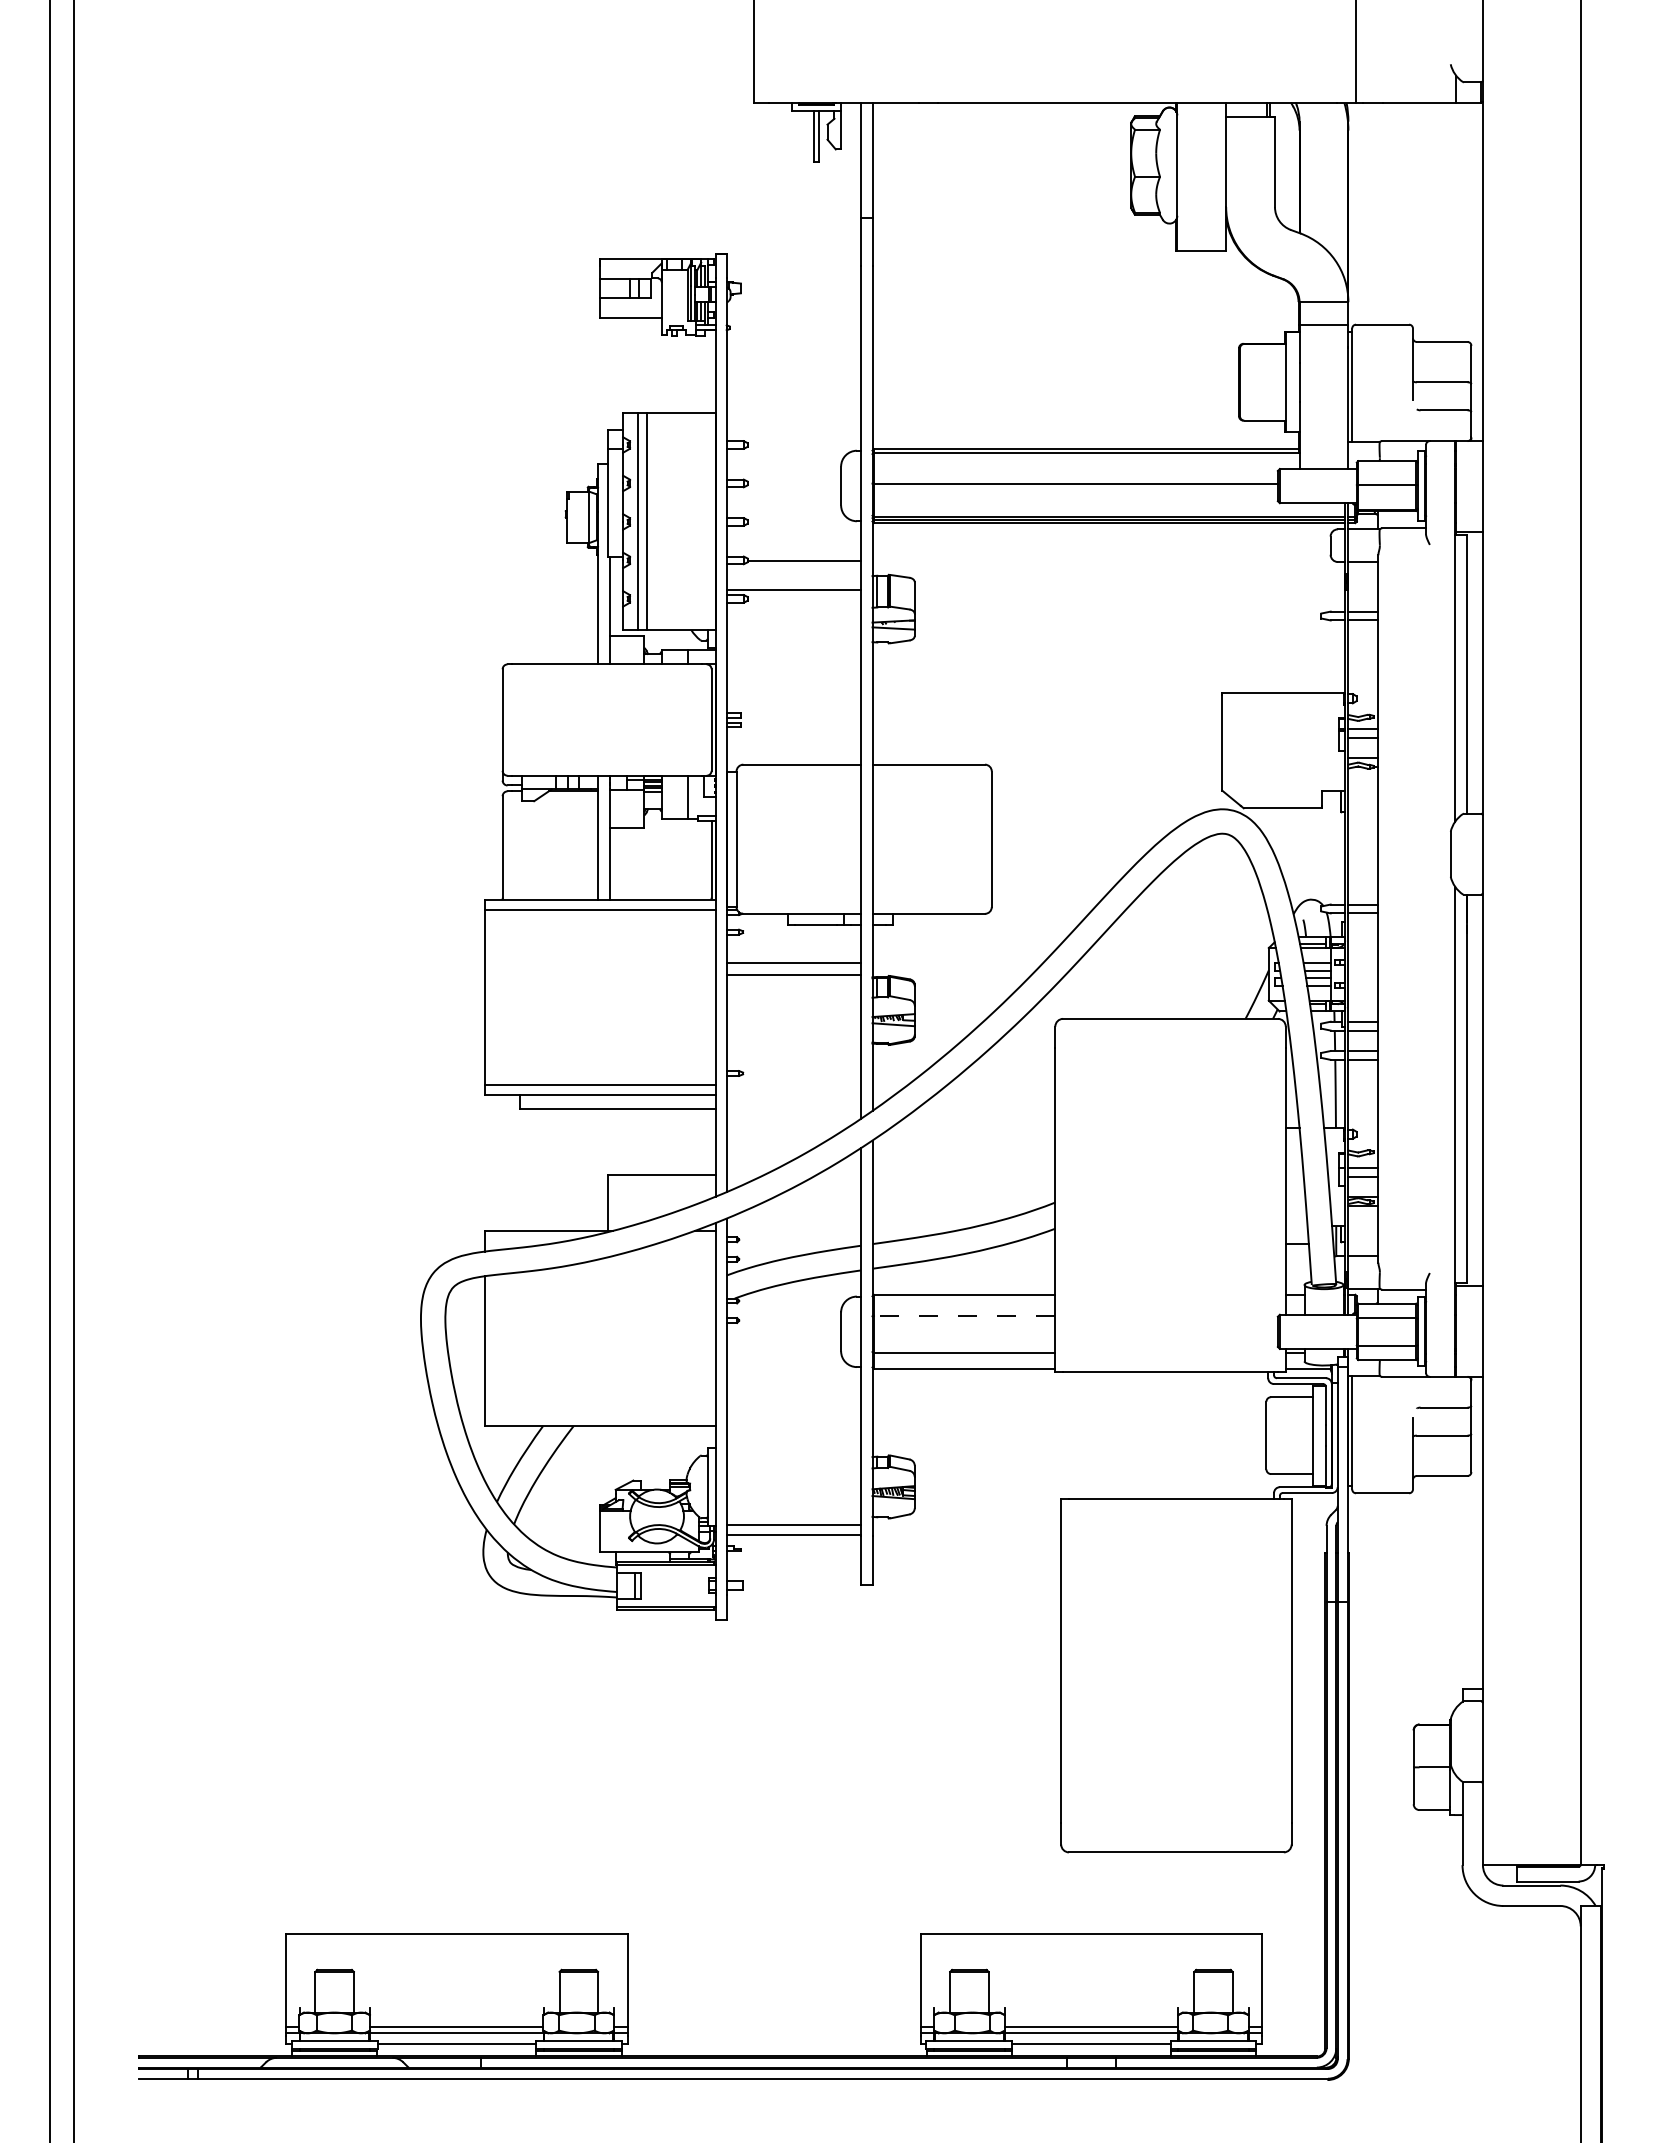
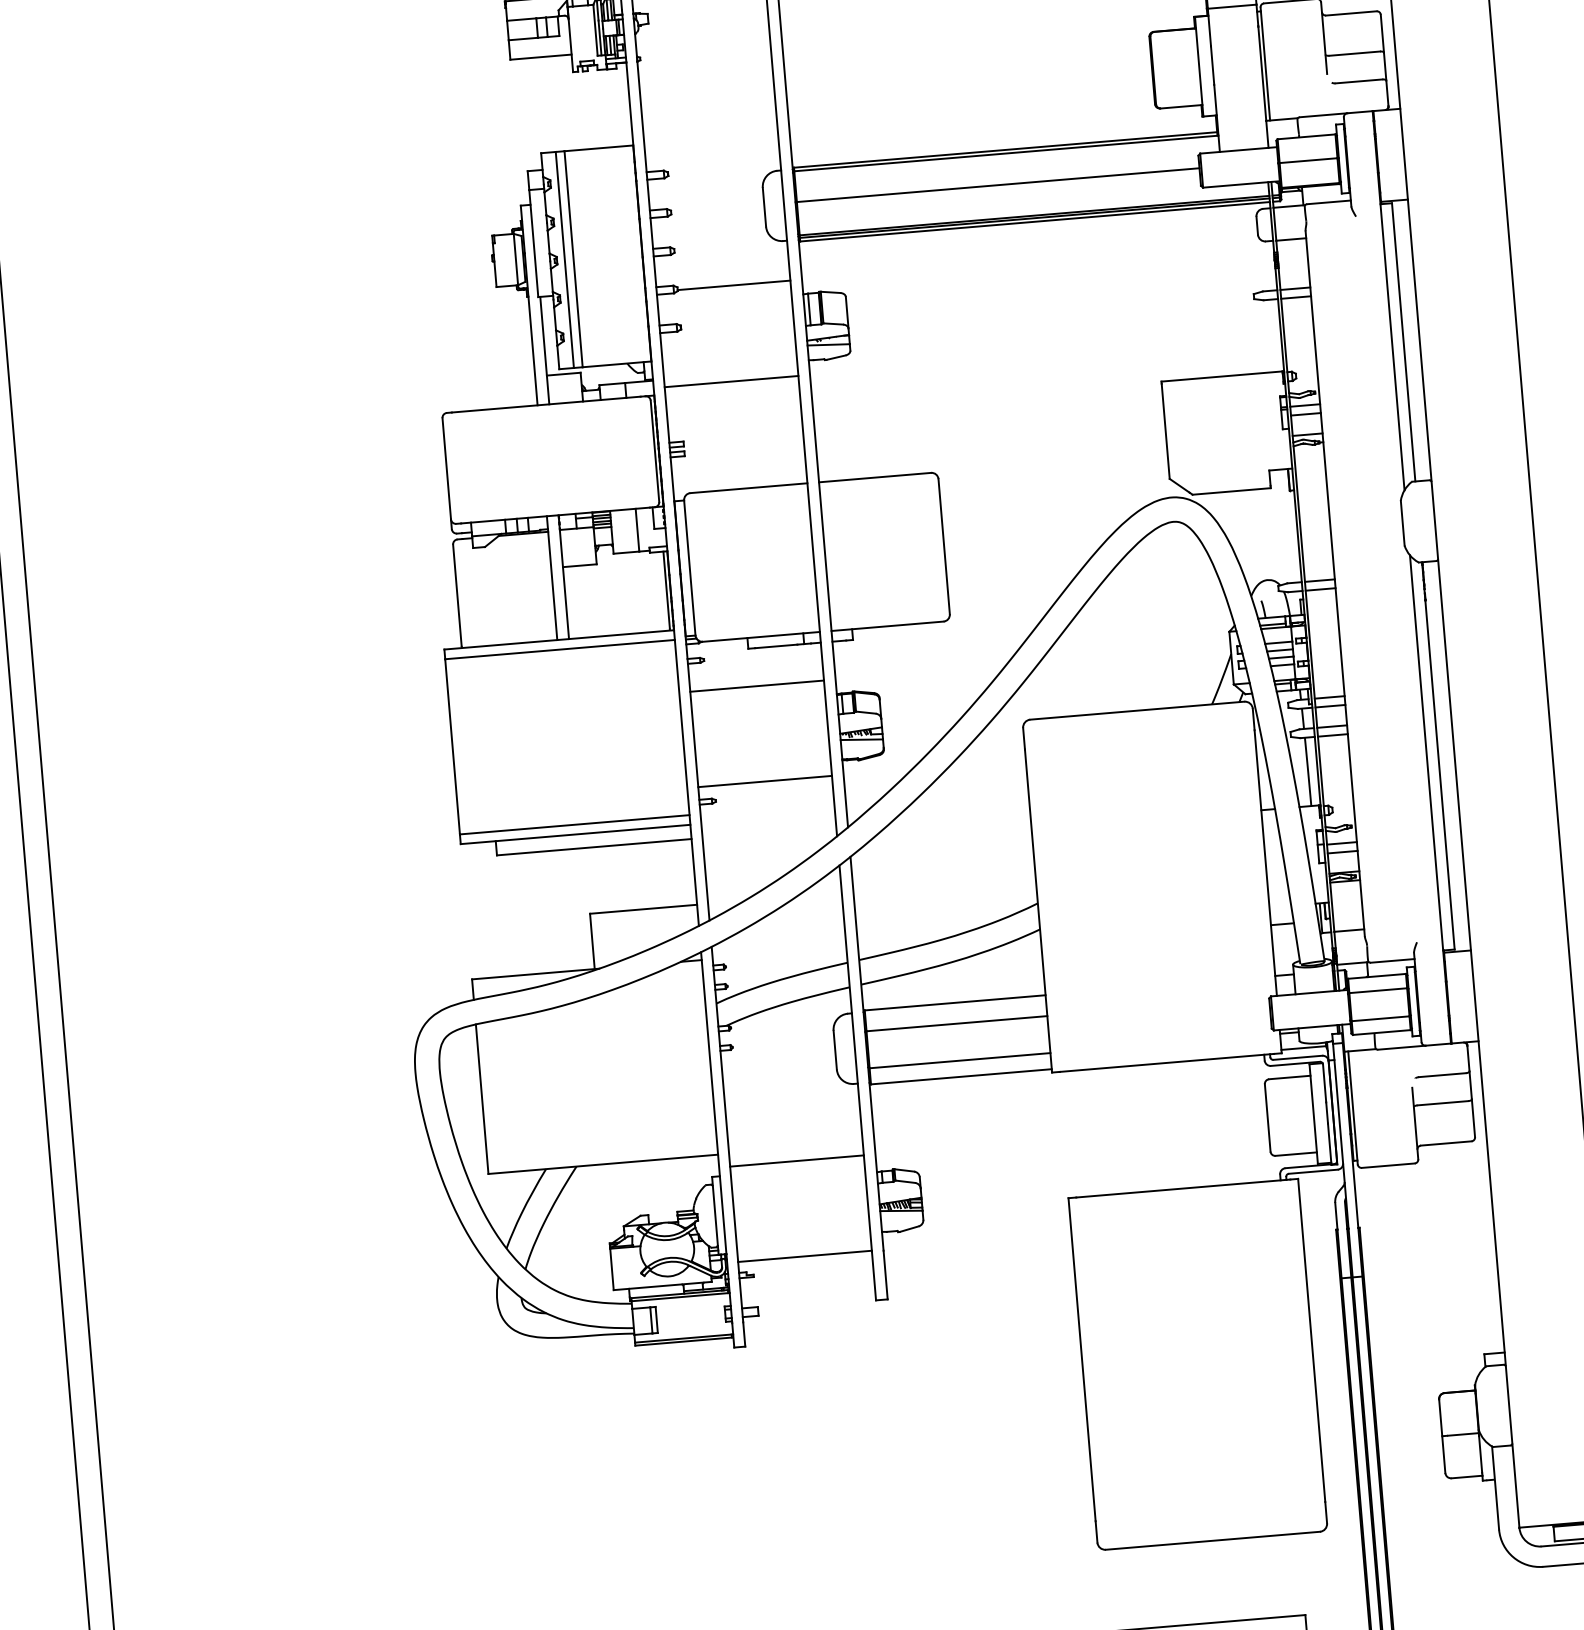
line: (793, 589) -> (731, 381), moved
line: (793, 975) -> (764, 781), moved
line: (964, 1315) -> (956, 1023), dashed -> solid
line: (793, 1525) -> (796, 1161), moved

